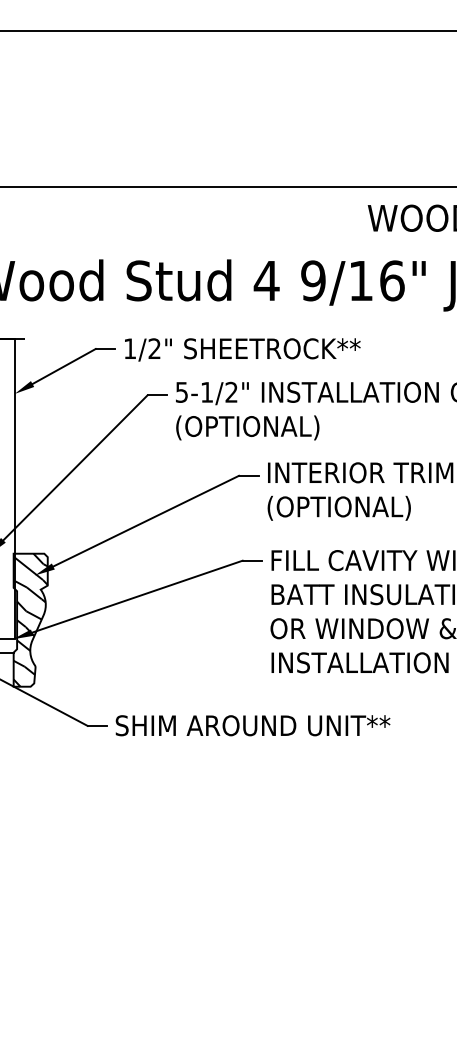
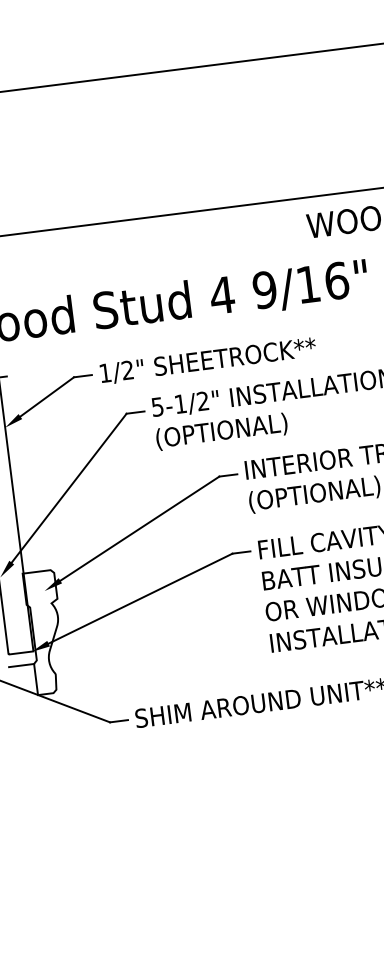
hatch: (30, 619) -> (45, 631), removed

